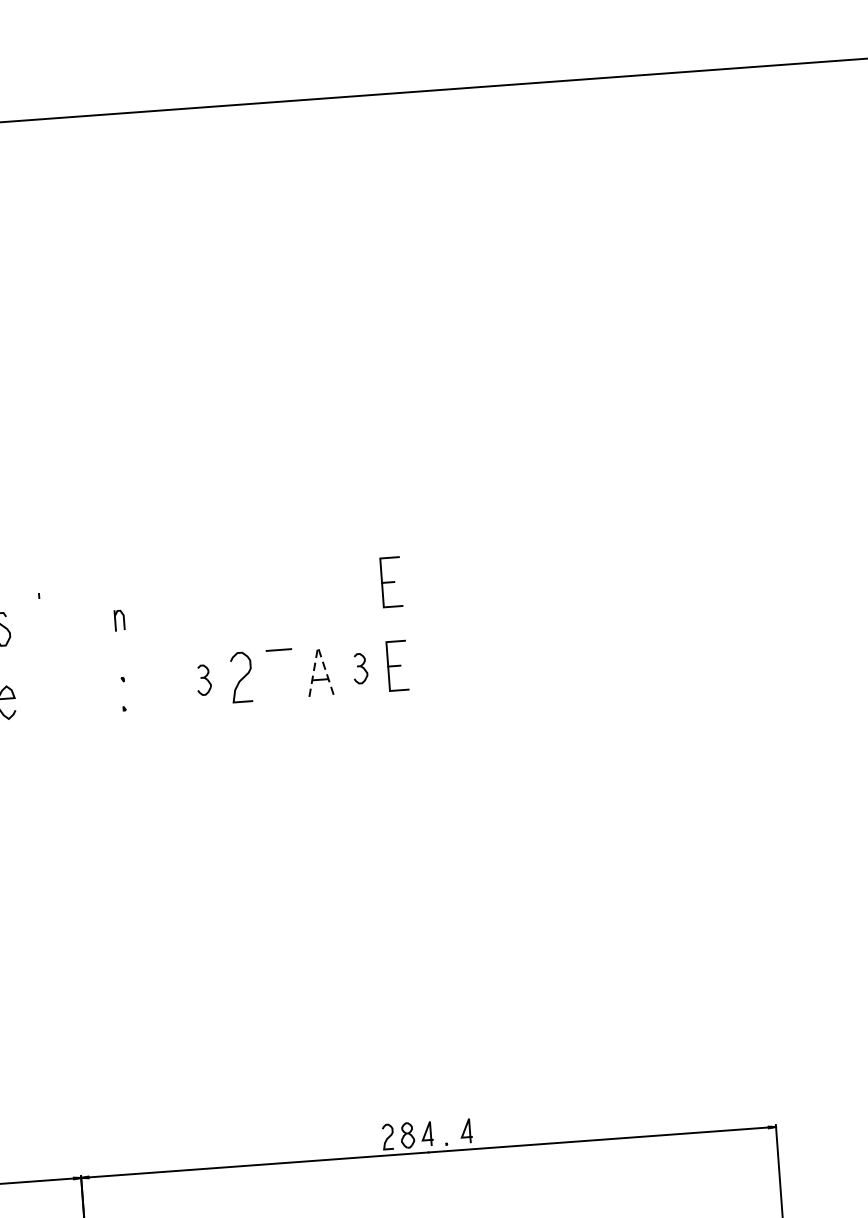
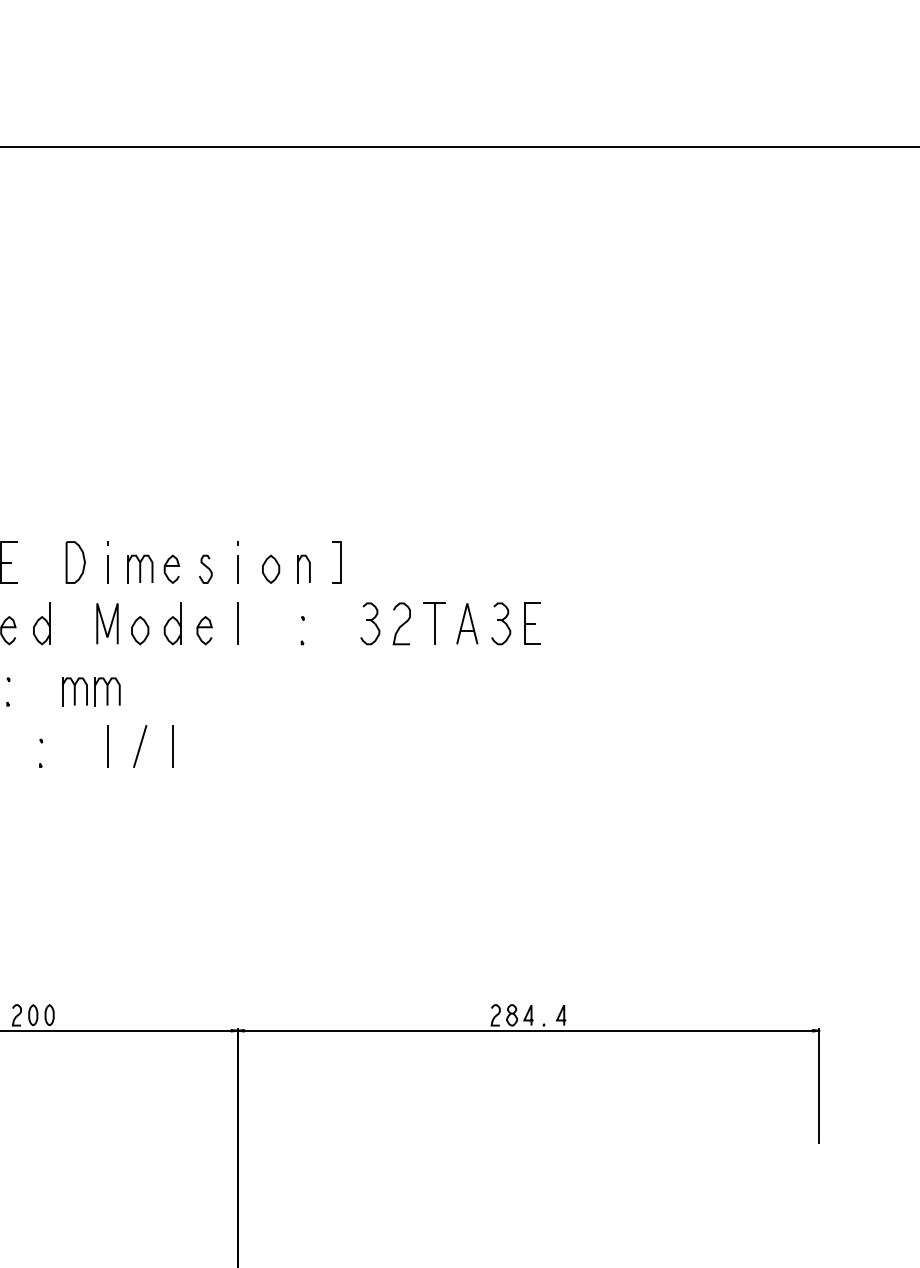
part: (391, 581) -> (532, 553), removed
line: (162, 609) -> (340, 562), added
part: (119, 619) -> (303, 568), size x1.67
part: (80, 622) -> (271, 568), added
line: (41, 625) -> (238, 568), added
line: (318, 647) -> (467, 603), dashed -> solid
part: (360, 668) -> (501, 623), size x1.67
line: (280, 674) -> (434, 623), added
part: (204, 679) -> (370, 623), size x1.67
line: (46, 691) -> (238, 623), added

